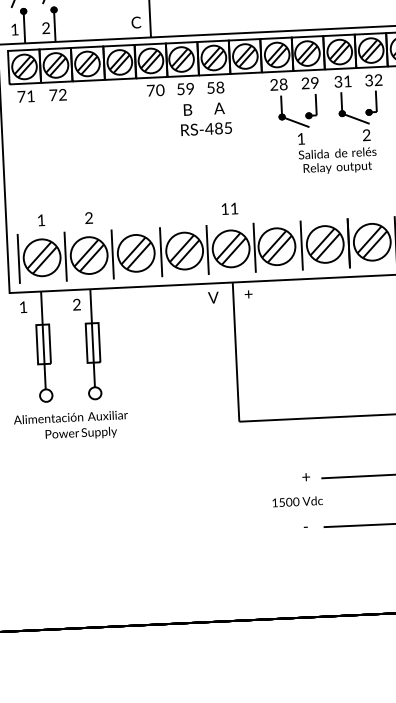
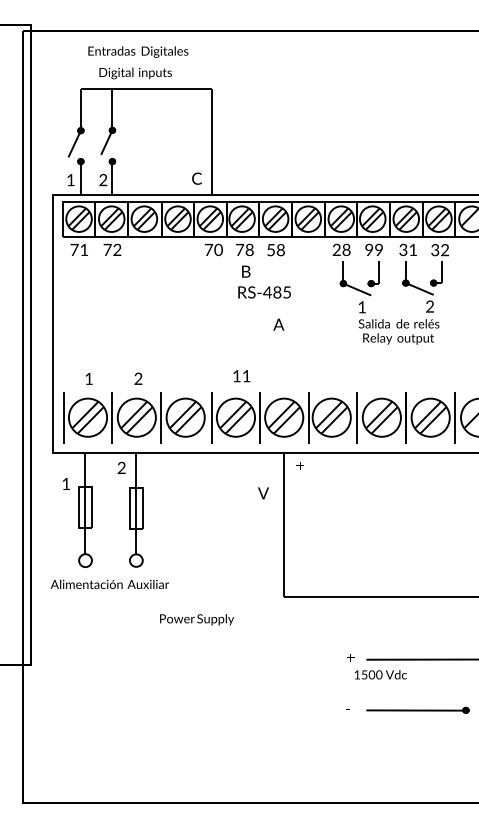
text: (305, 83) -> (369, 250), 29 -> 99
text: (185, 88) -> (244, 249), 59 -> 78
text: (219, 108) -> (278, 324), moved
text: (229, 209) -> (241, 376), moved
text: (213, 297) -> (263, 493), moved
text: (23, 306) -> (66, 483), moved
text: (80, 433) -> (196, 619), moved
text: (297, 501) -> (380, 674), moved

